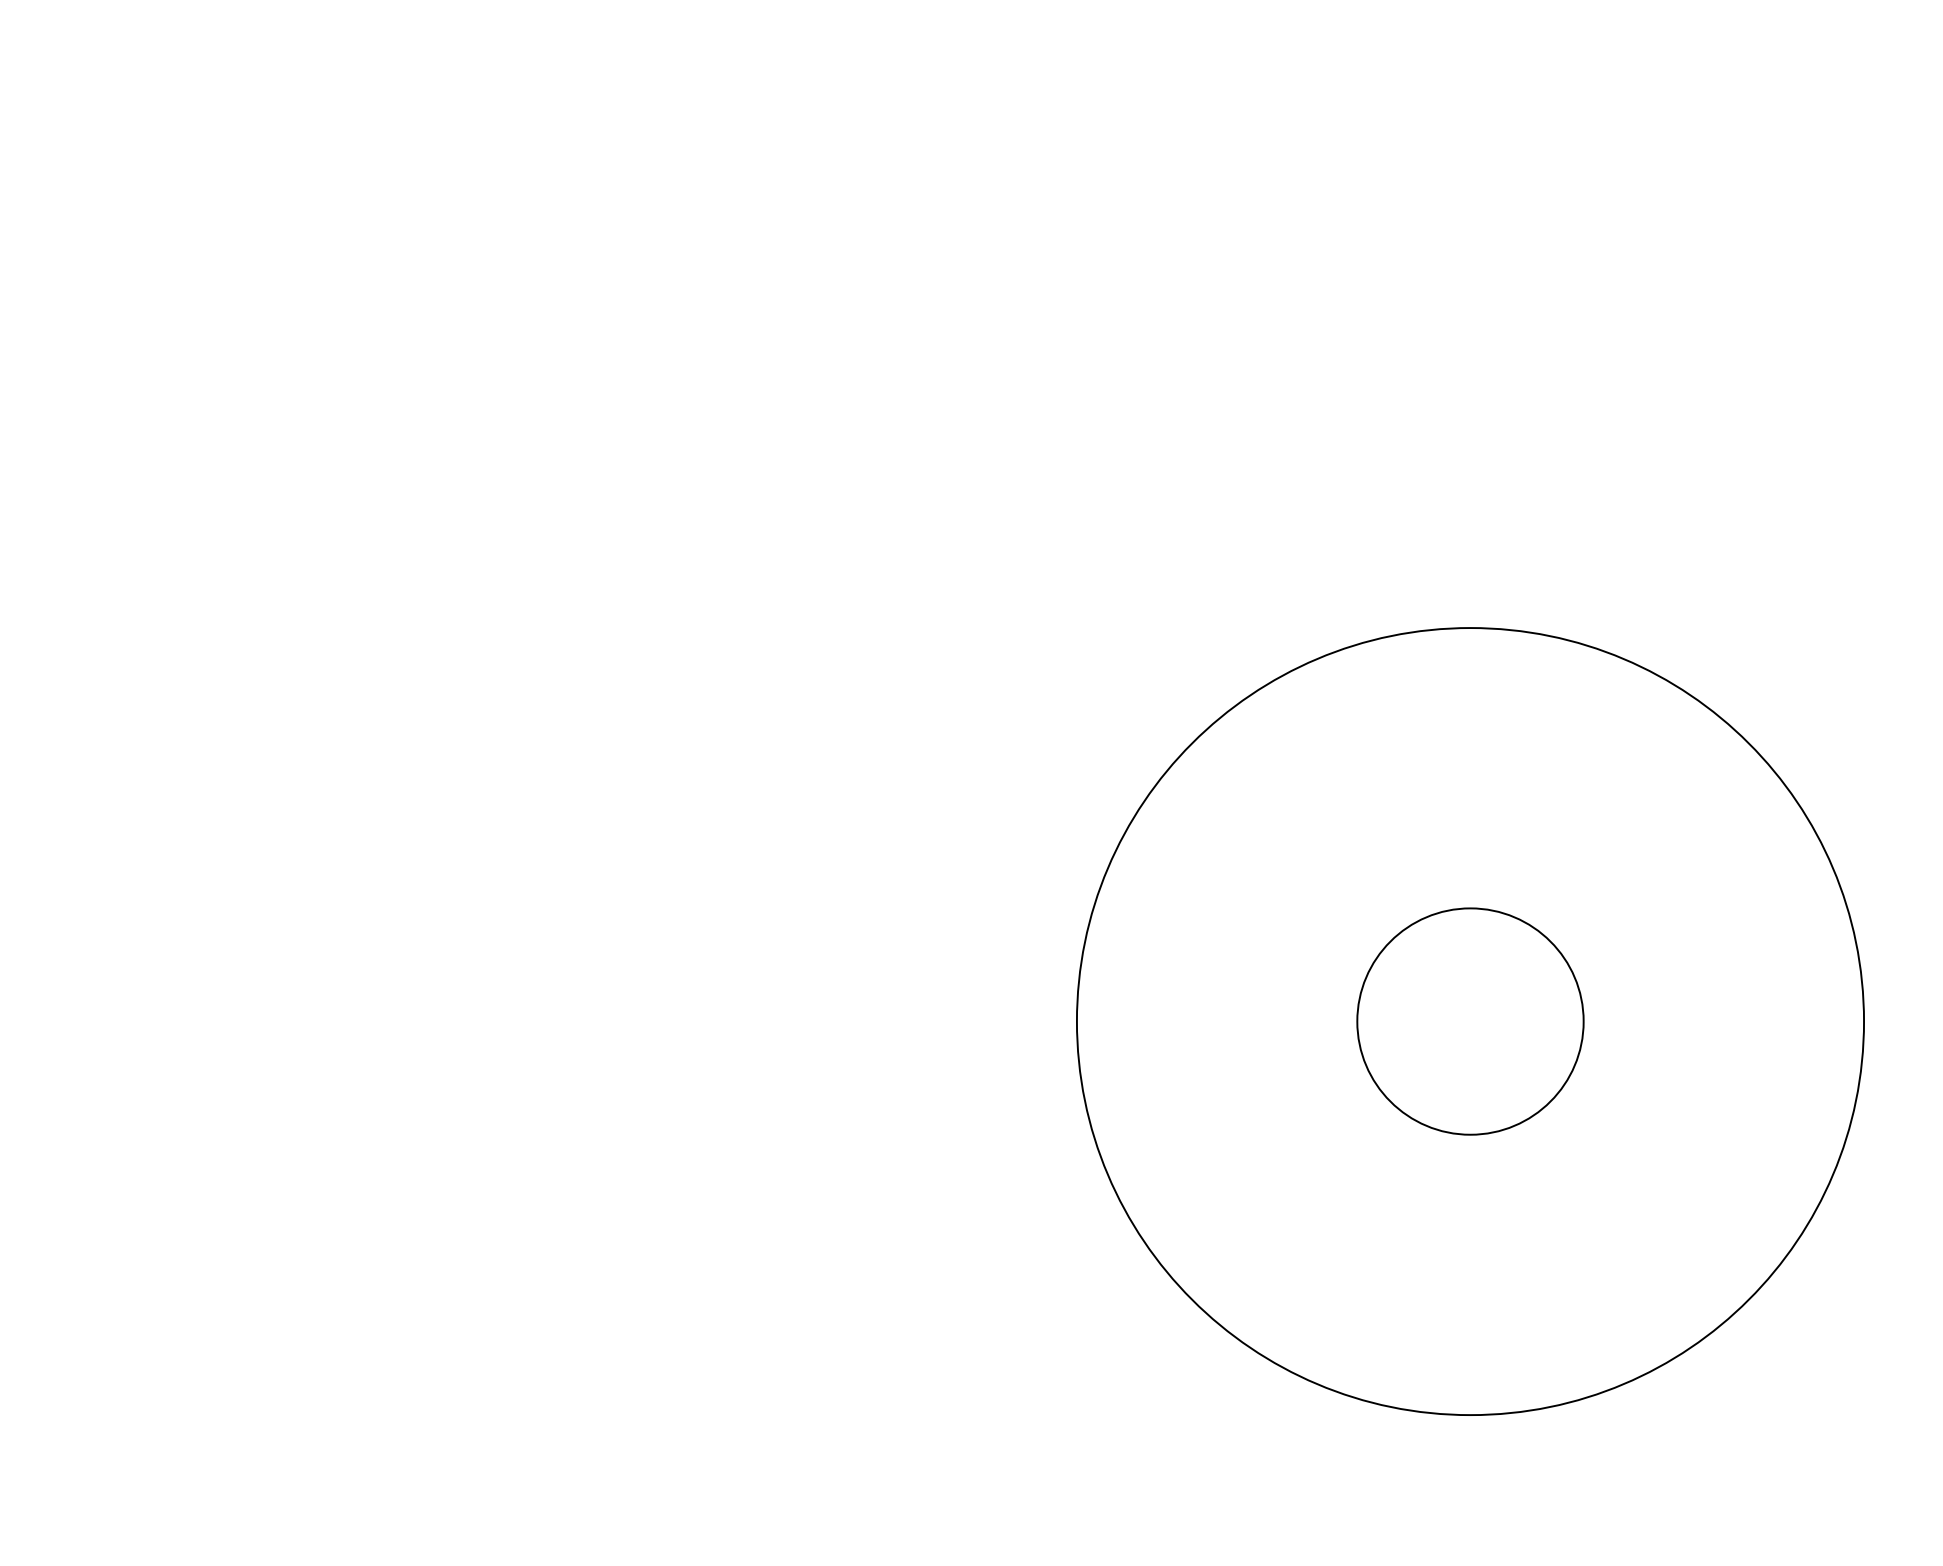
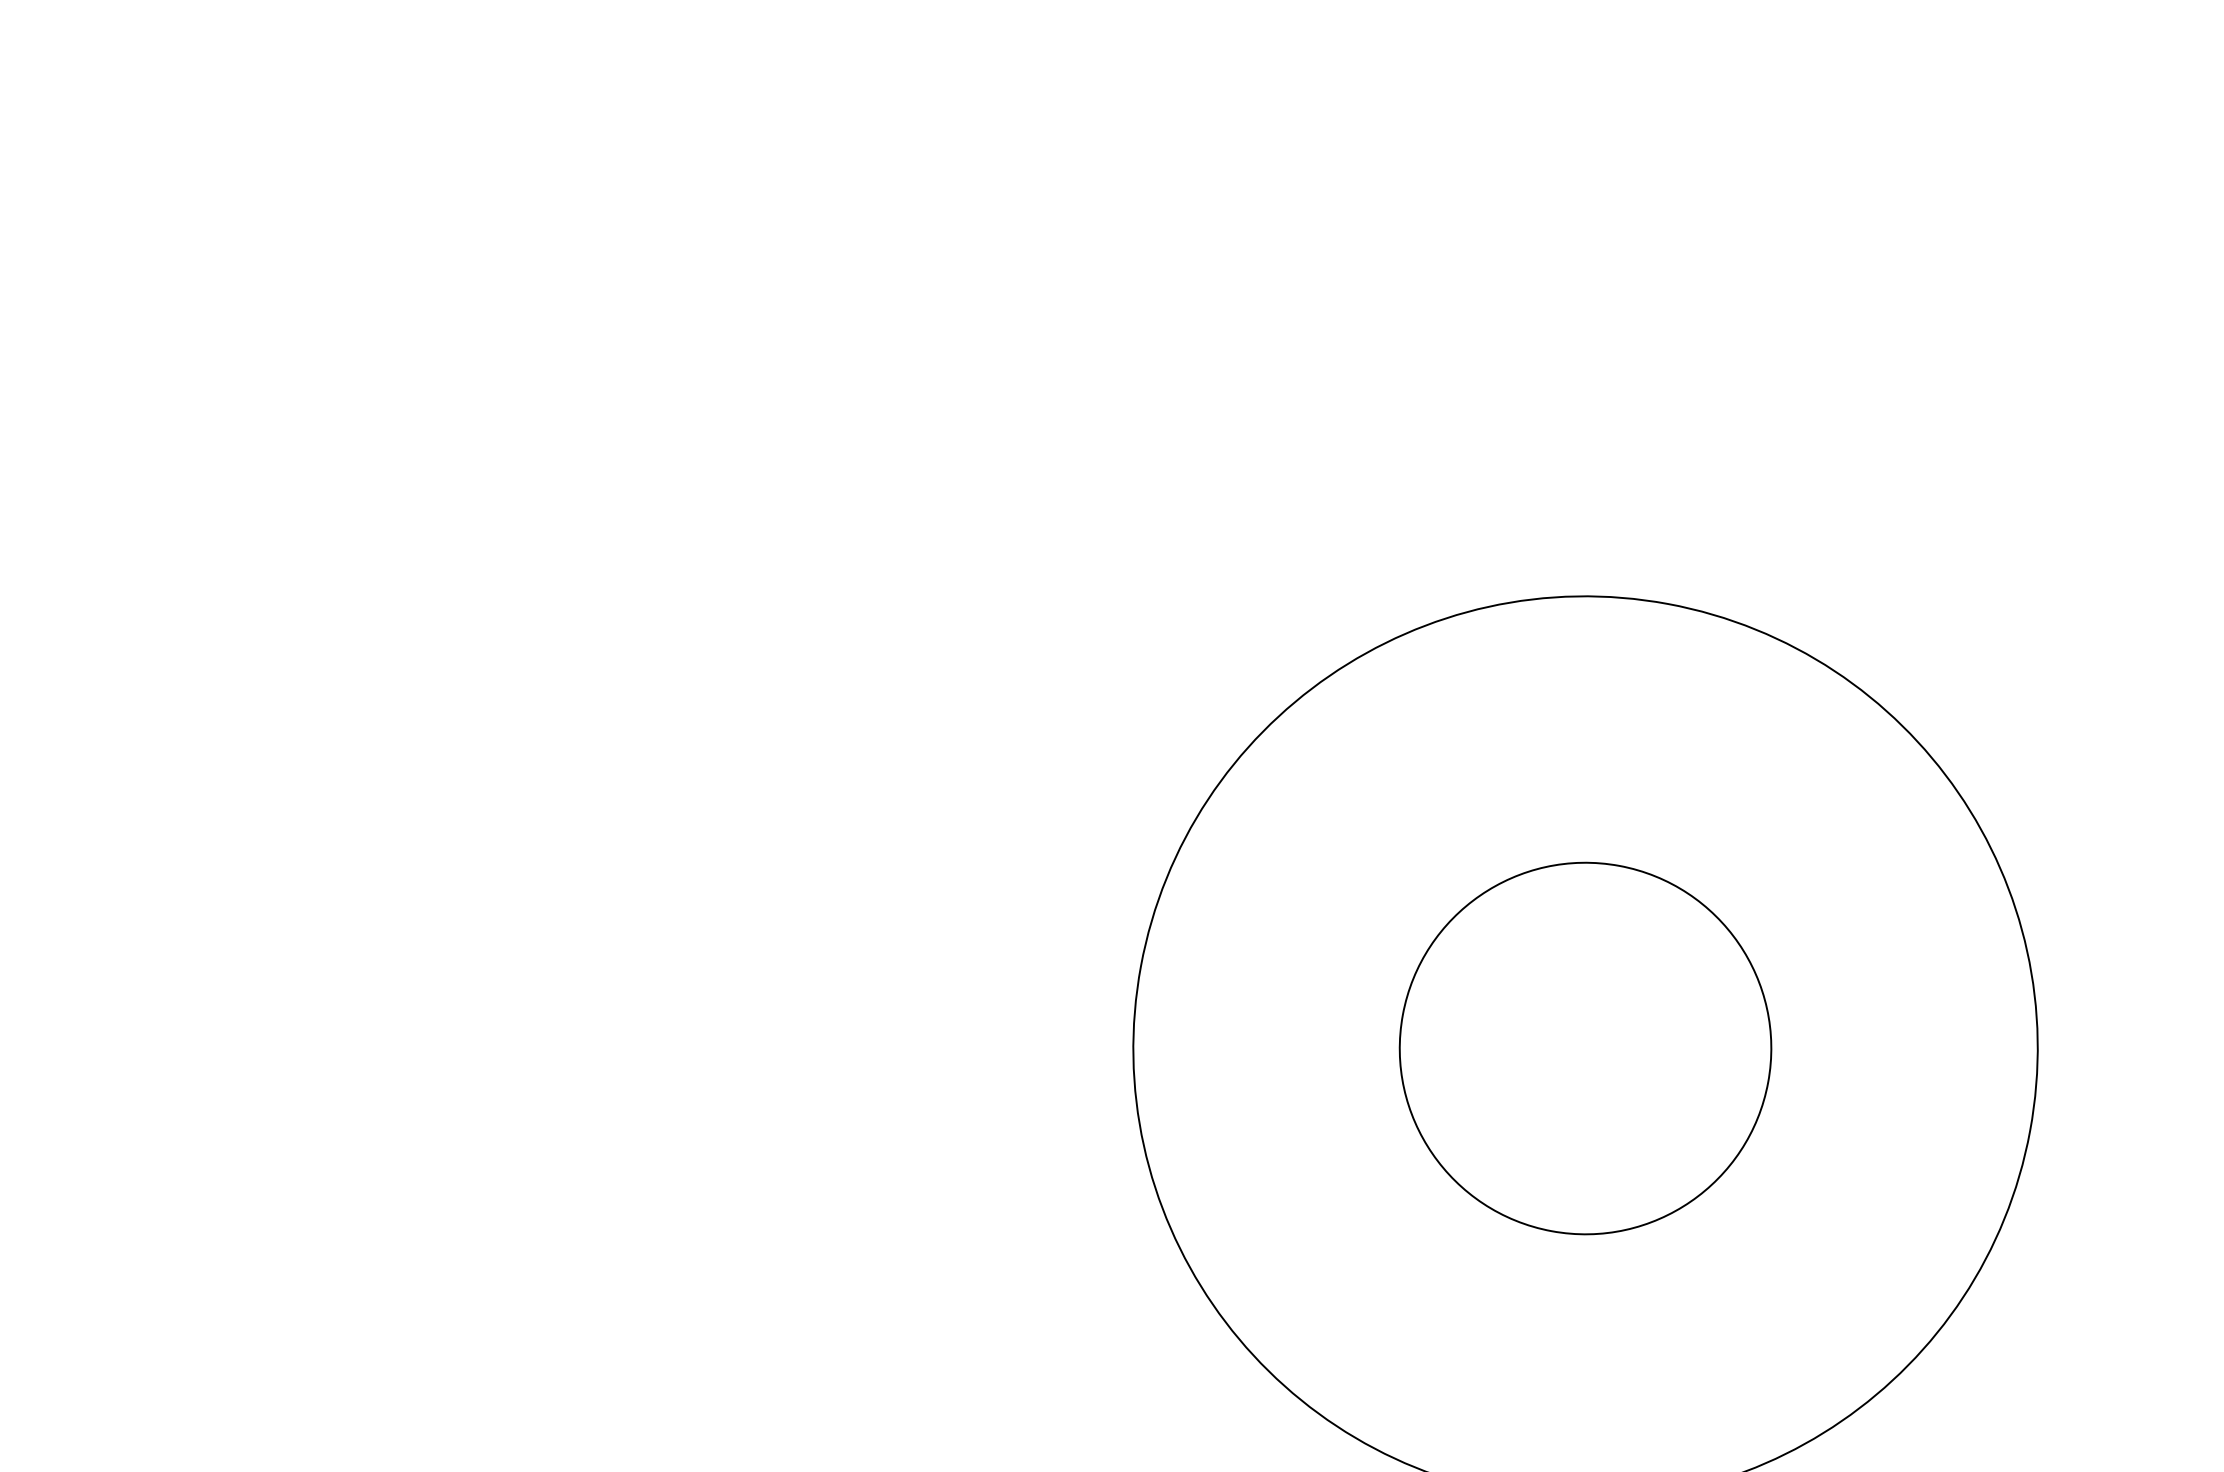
circle: (1470, 1021) -> (1585, 1048), size x1.43

